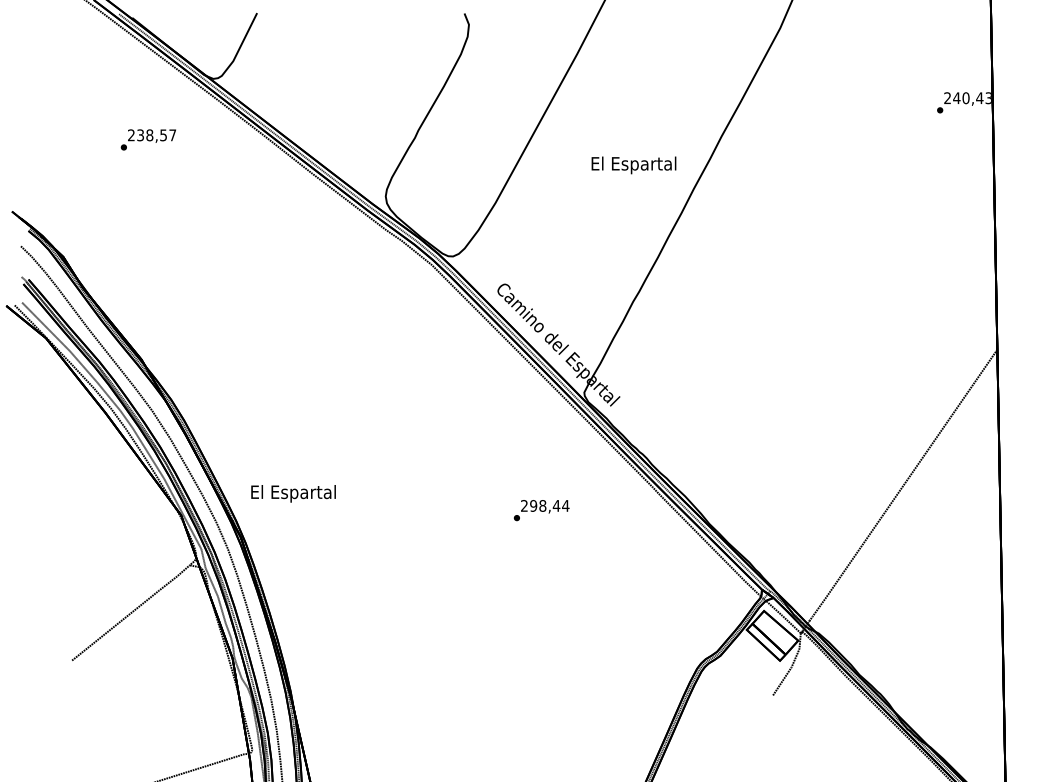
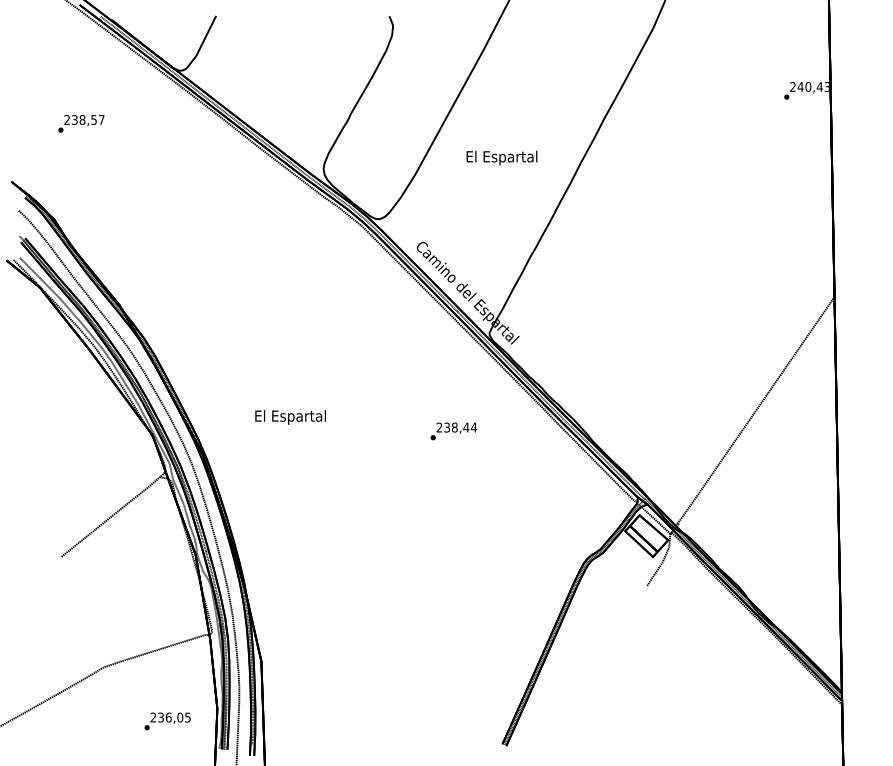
text: (148, 139) -> (81, 123), moved
text: (633, 164) -> (501, 157), moved
text: (293, 493) -> (290, 417), moved
text: (534, 505) -> (447, 427), 298,44 -> 238,44

